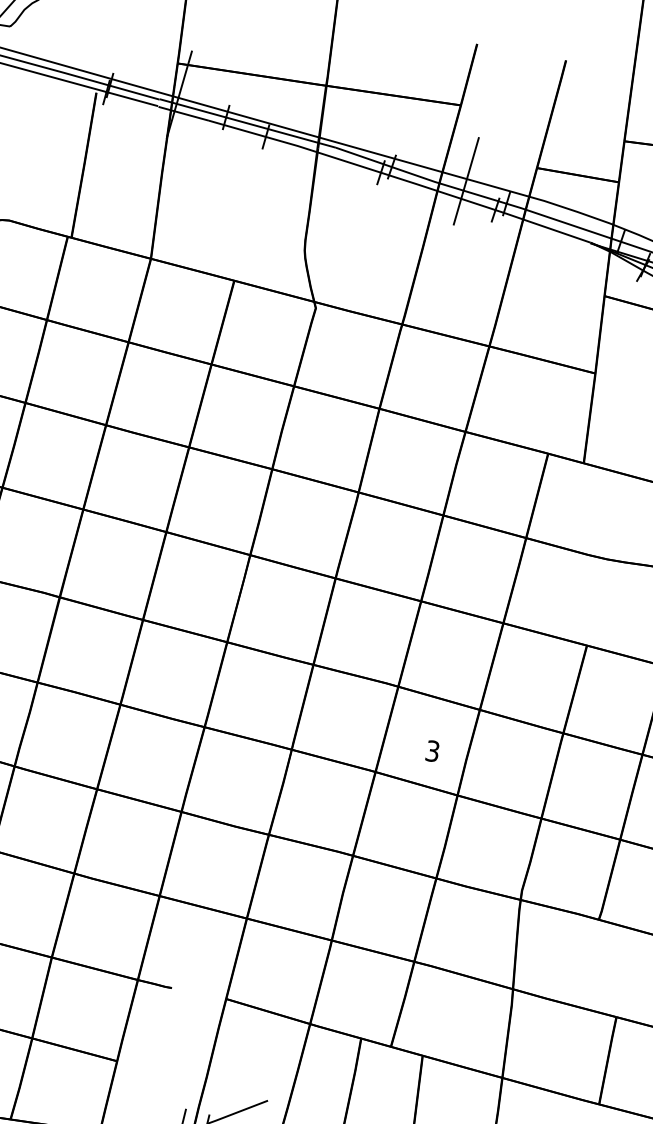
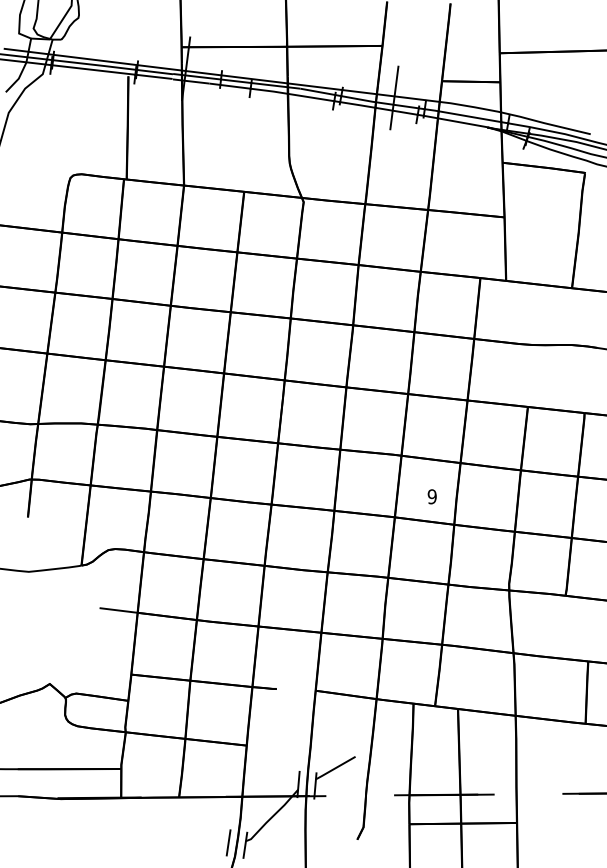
text: (431, 750) -> (431, 496), 3 -> 9

